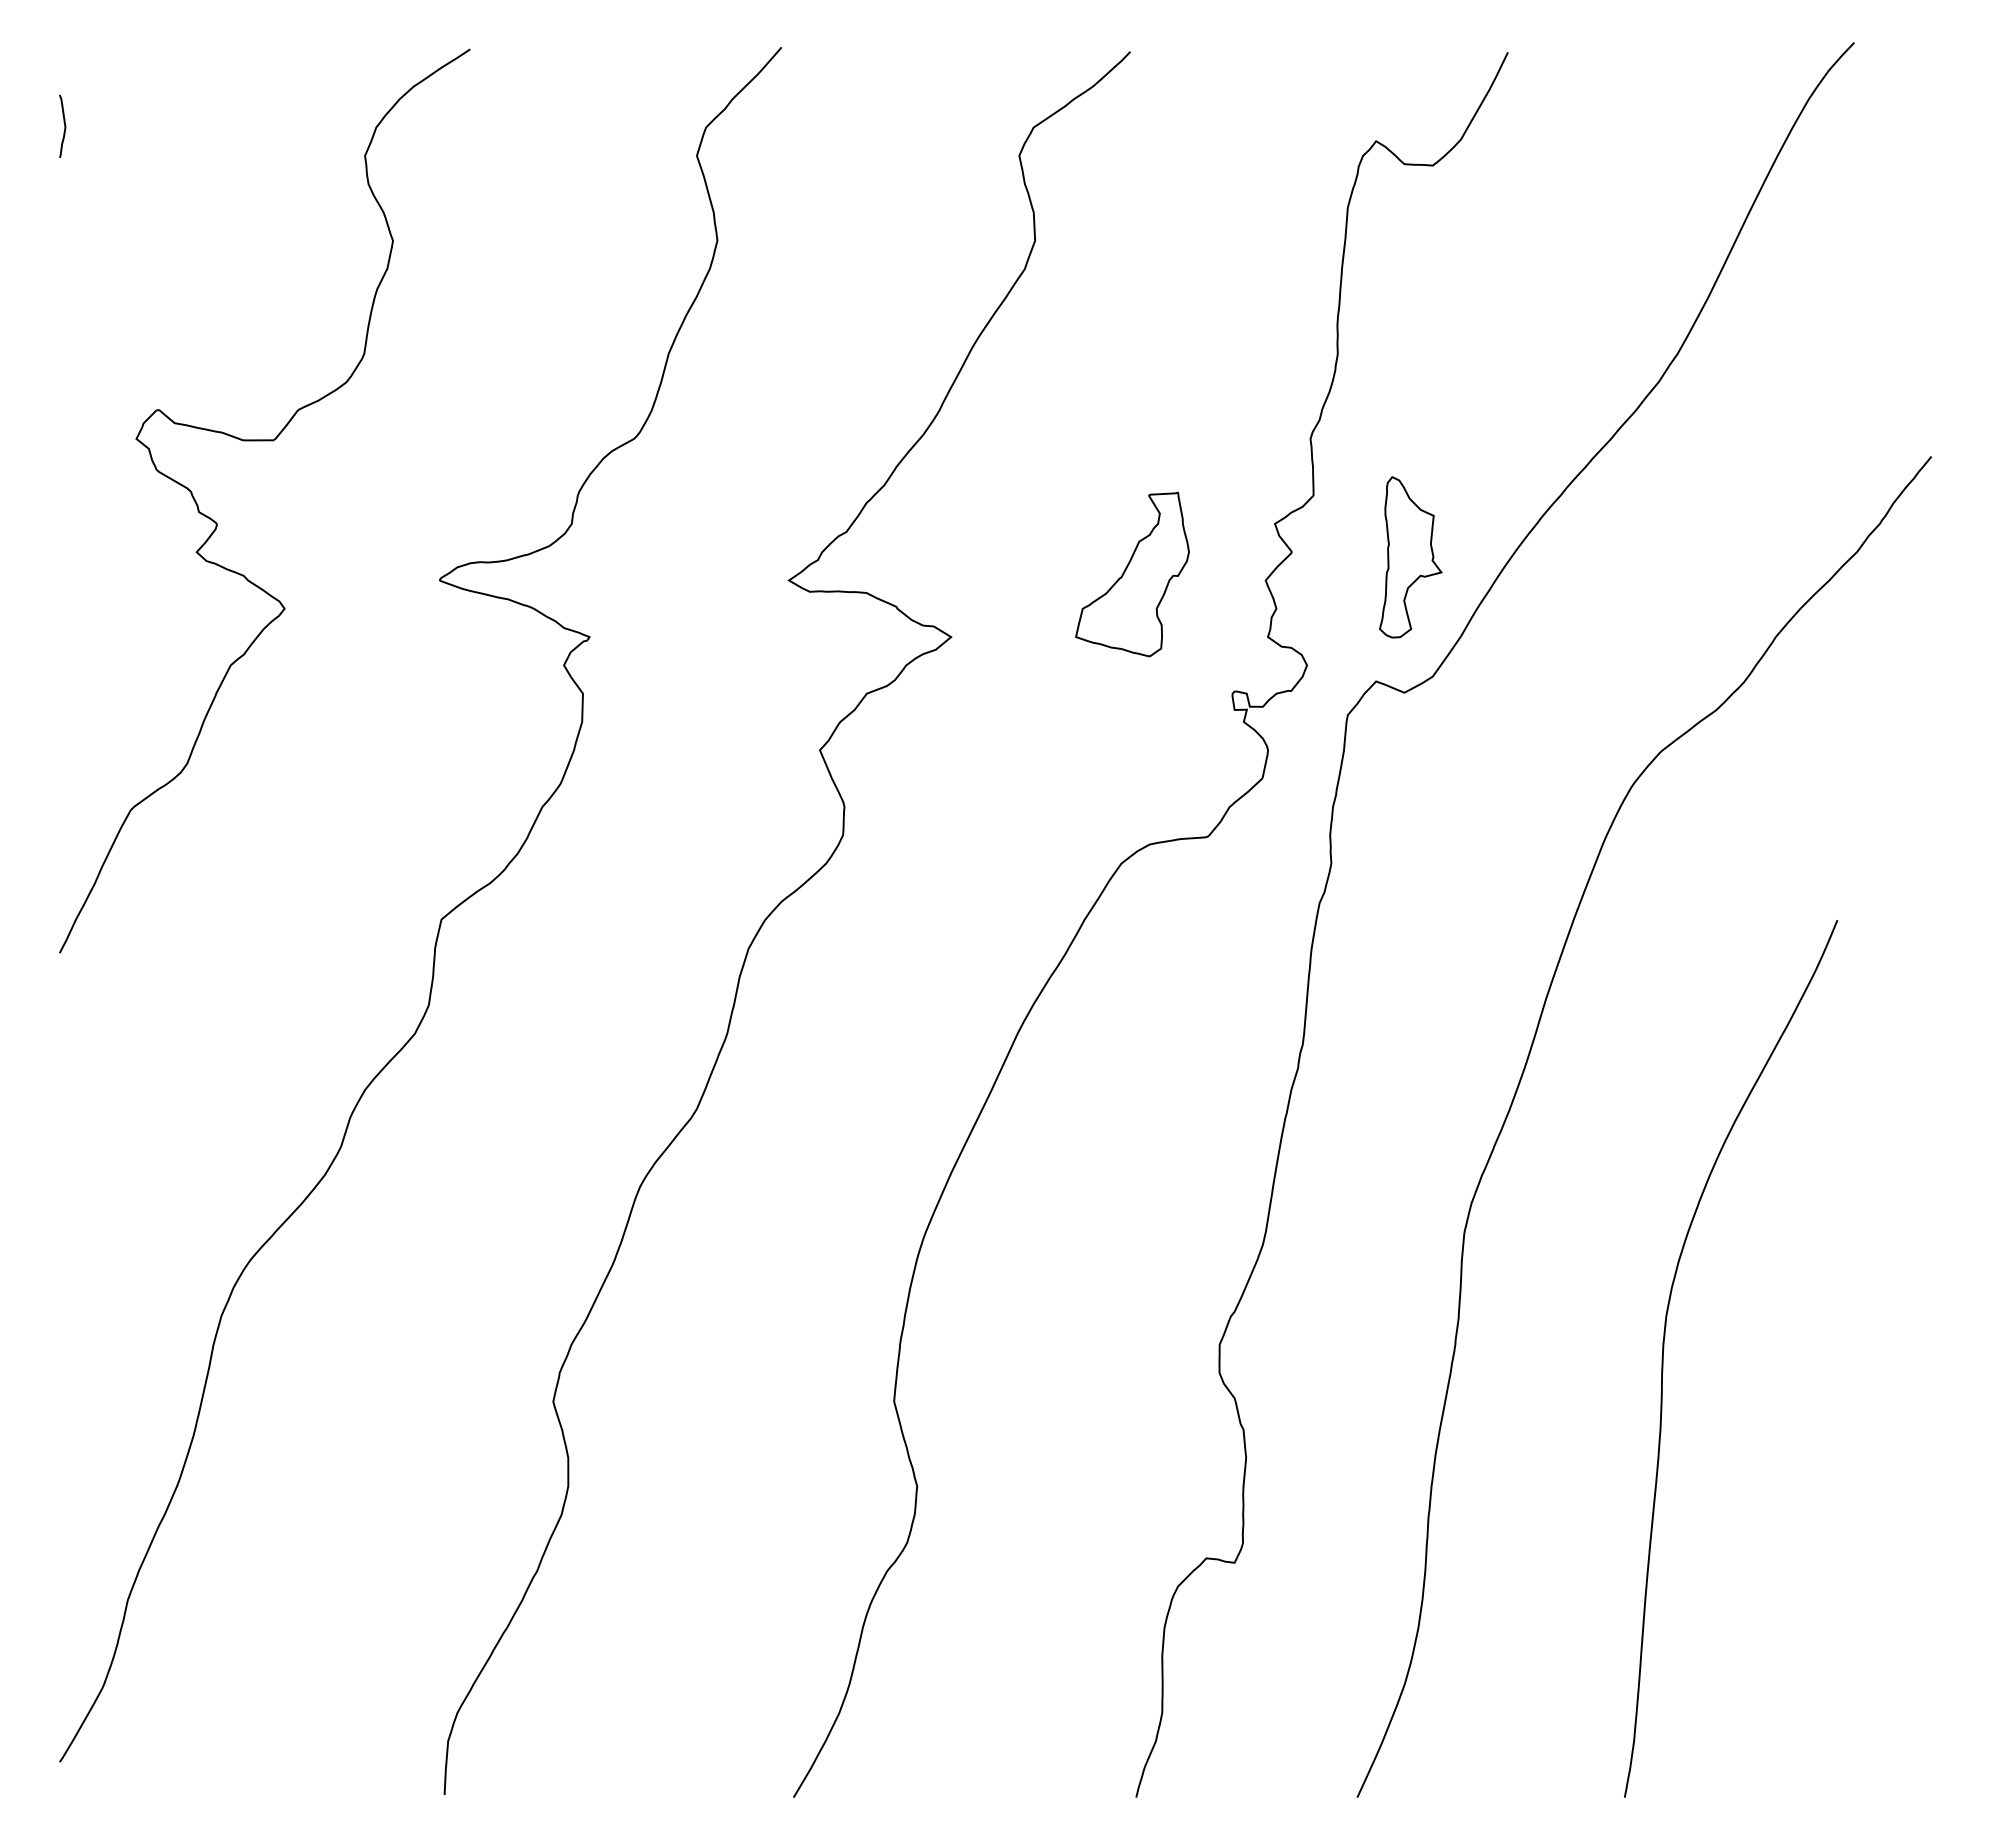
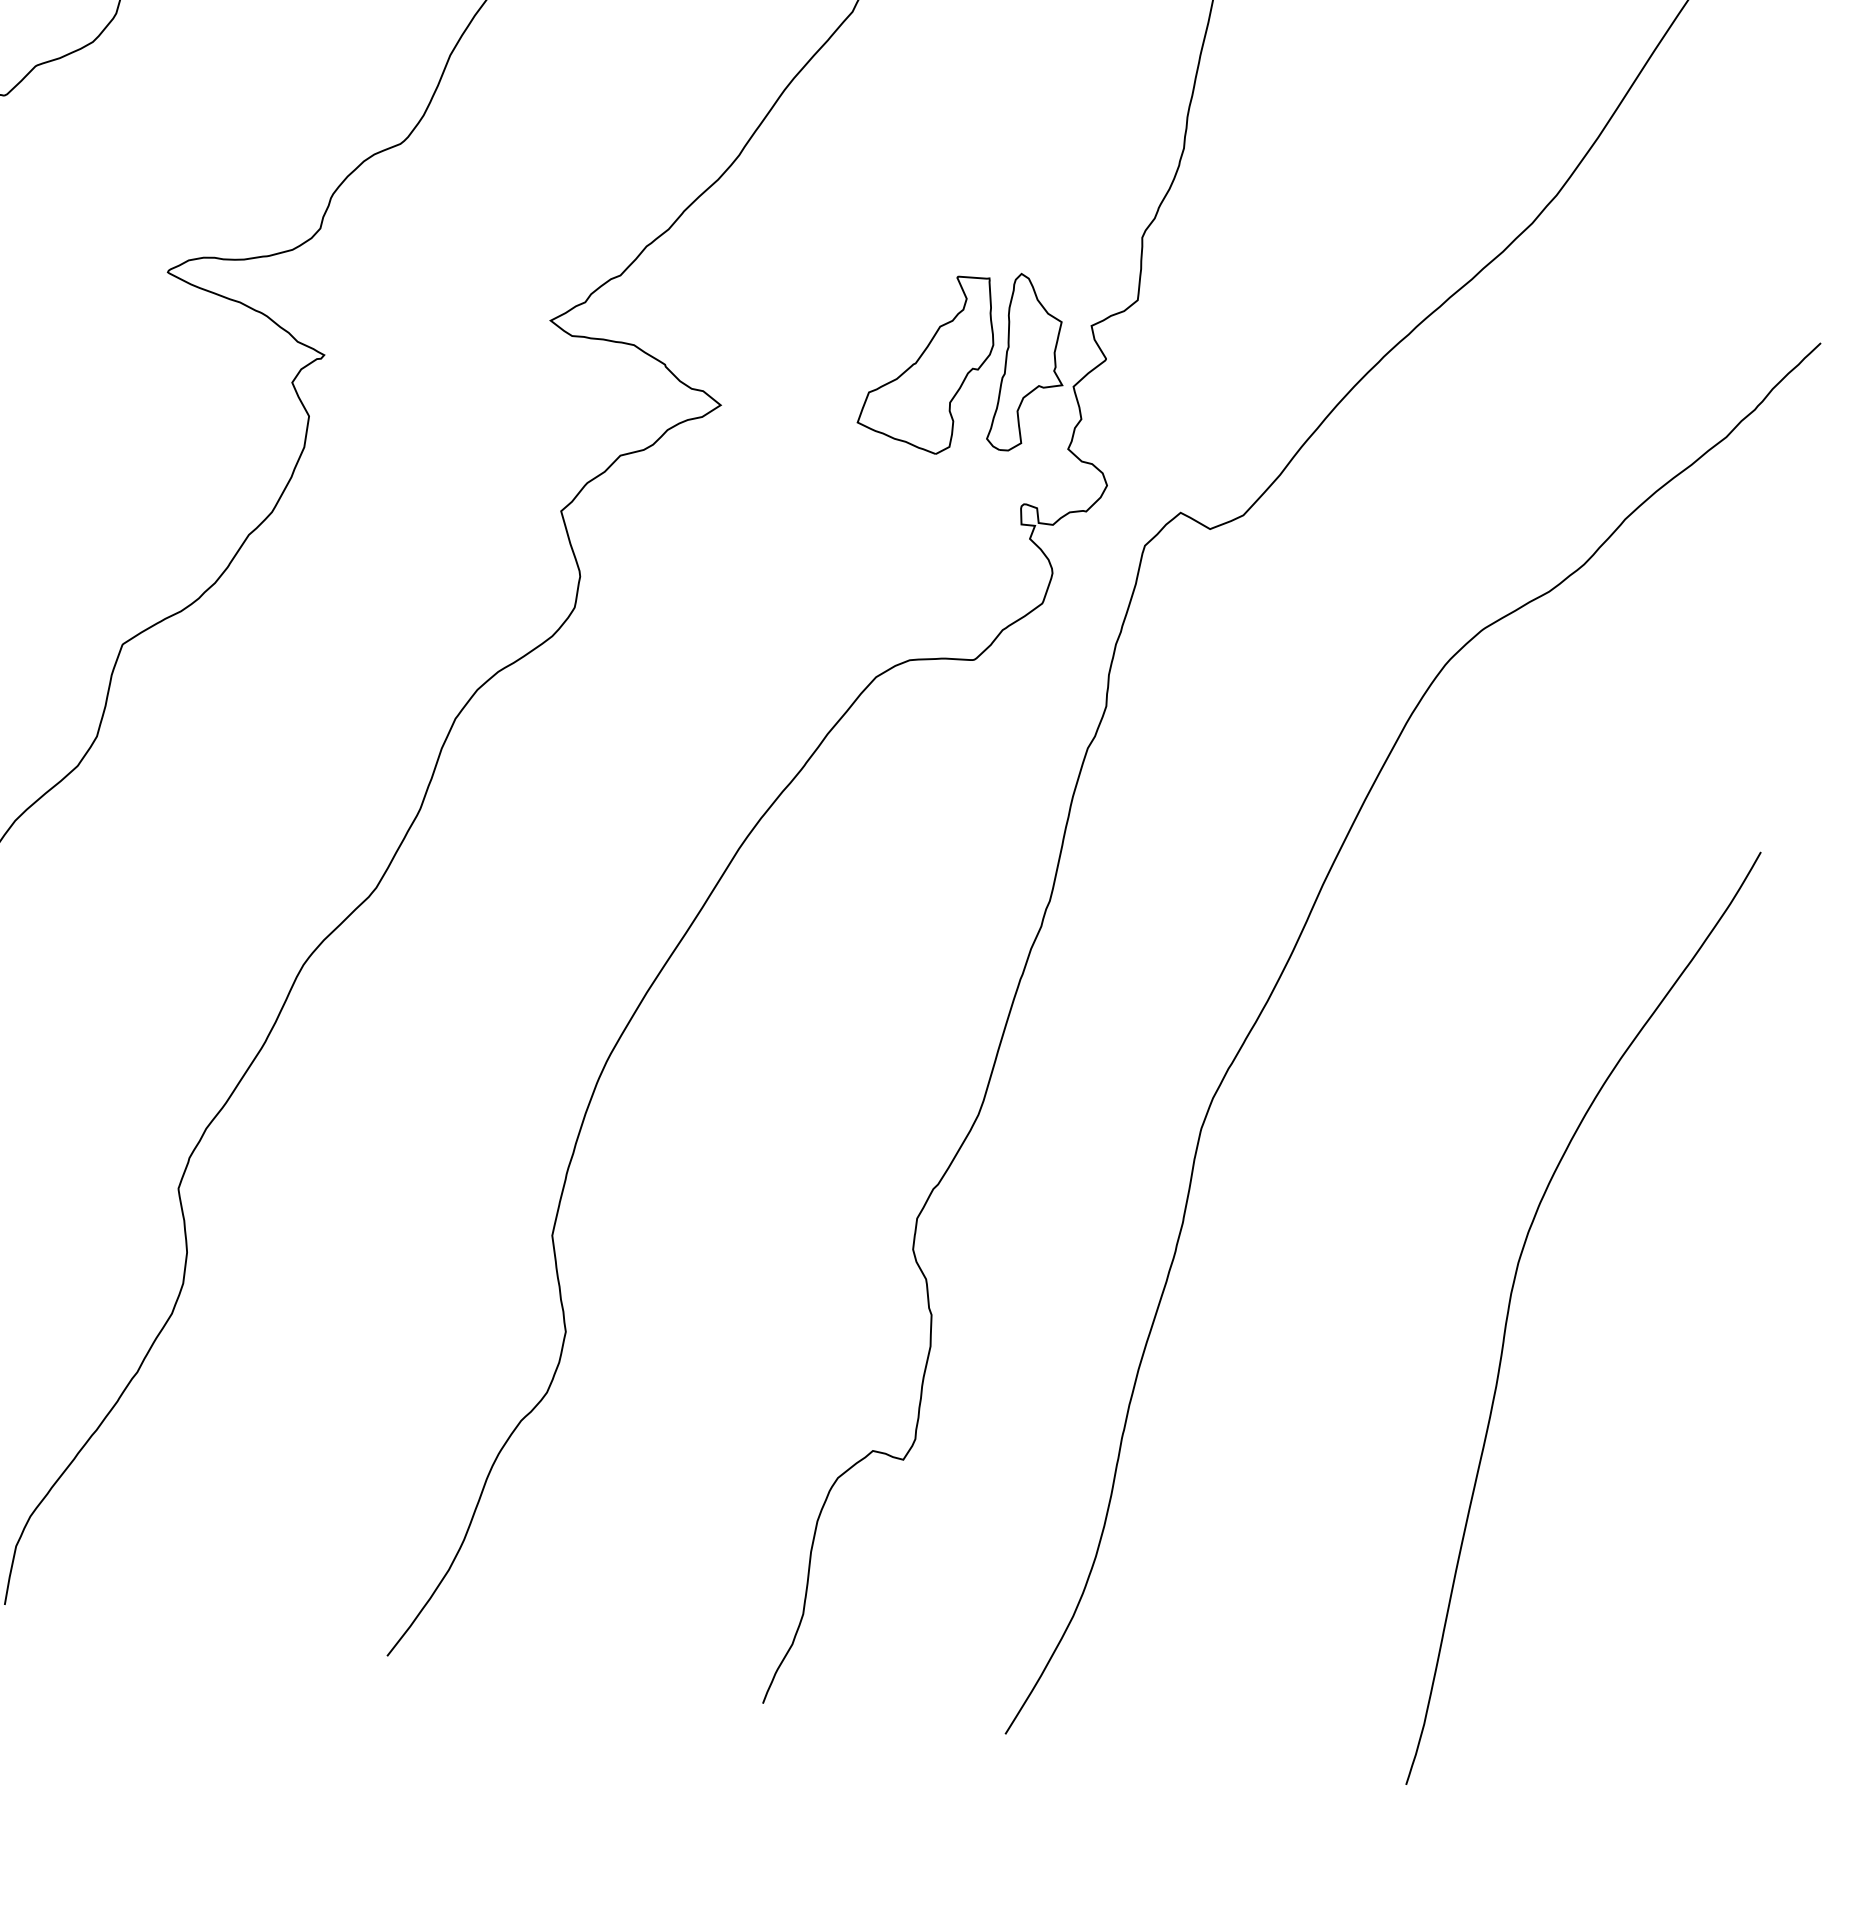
part: (1410, 557) -> (1030, 364), moved
curve: (1664, 1348) -> (1511, 1297), moved

